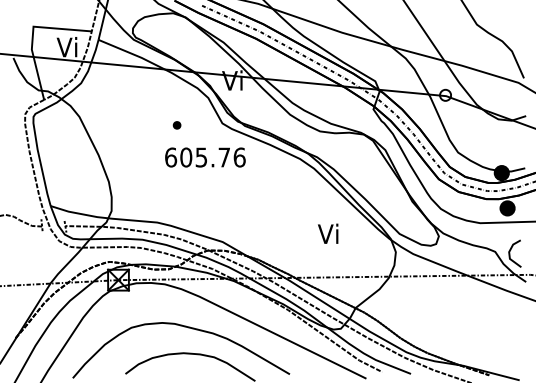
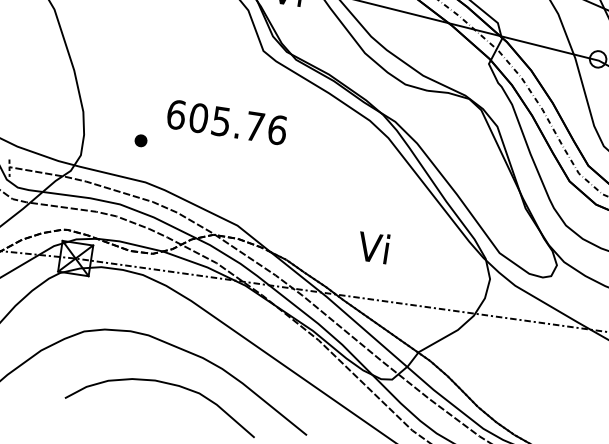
part: (176, 125) -> (140, 140), moved
text: (205, 157) -> (227, 122), moved
text: (328, 233) -> (373, 246), moved

